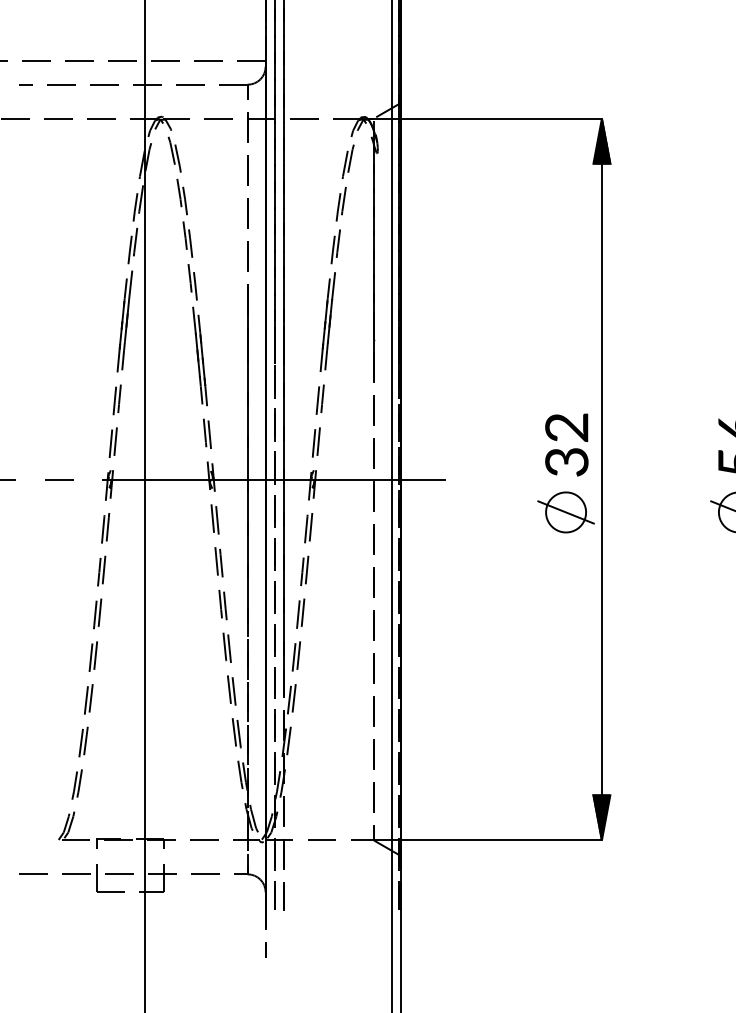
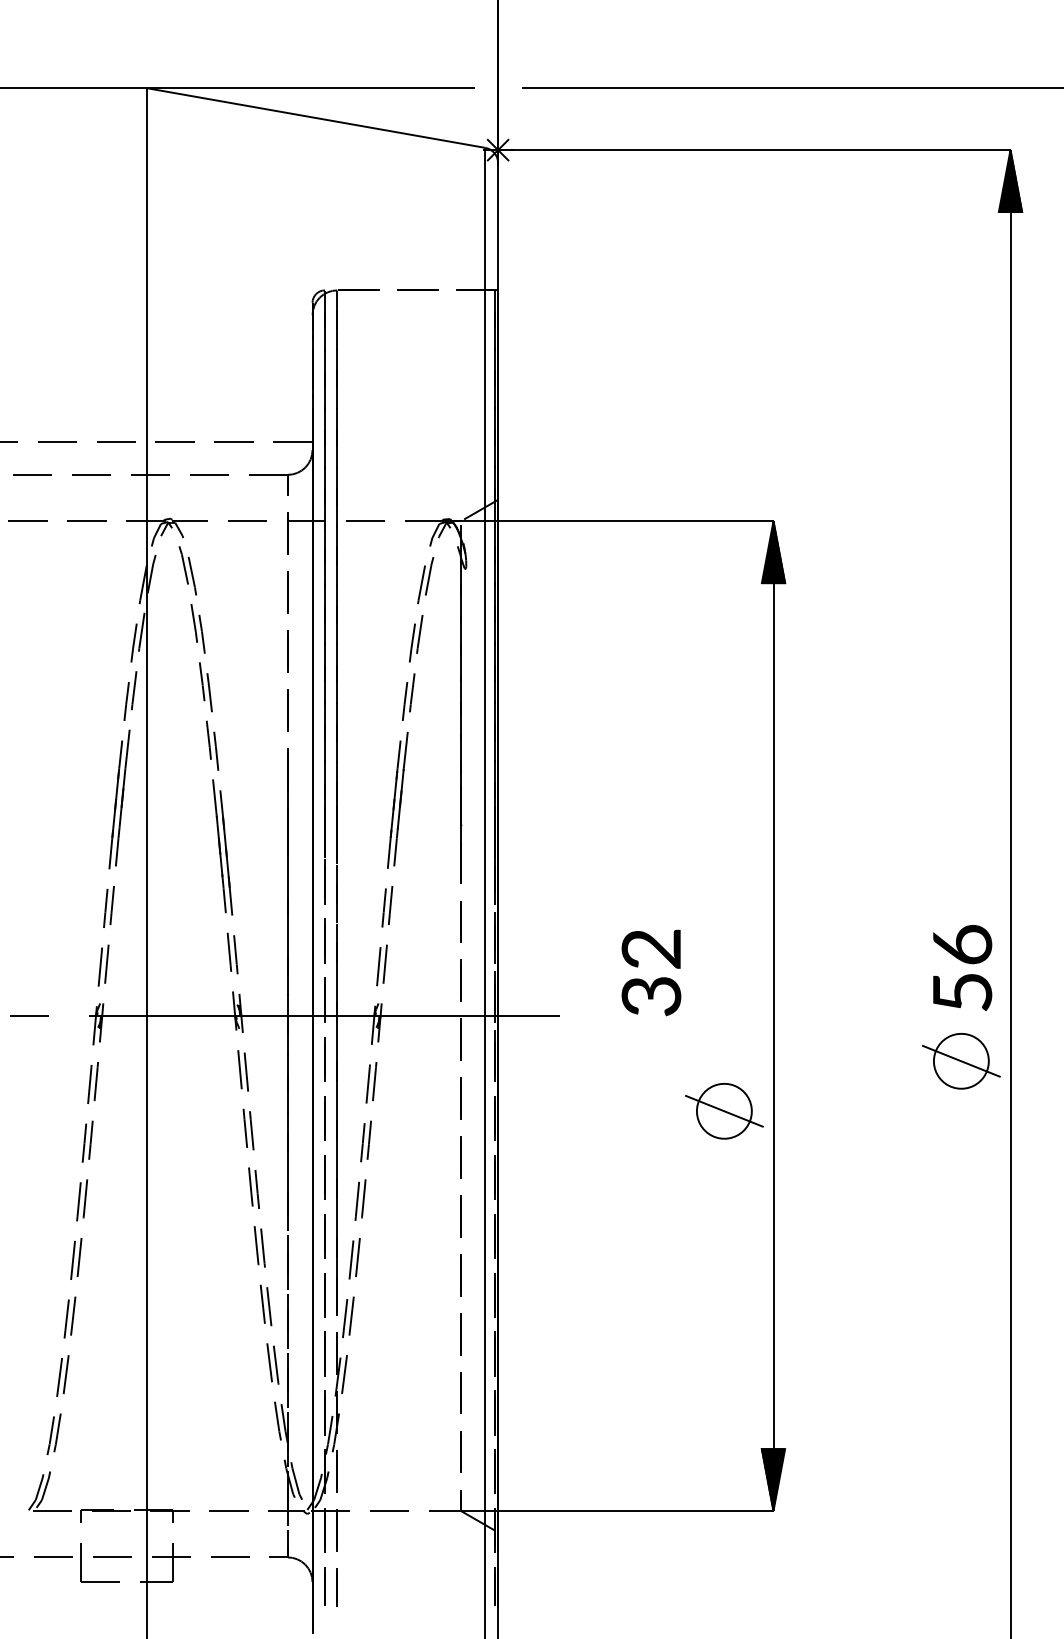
text: (566, 444) -> (651, 972), moved
part: (566, 511) -> (724, 1110), moved

